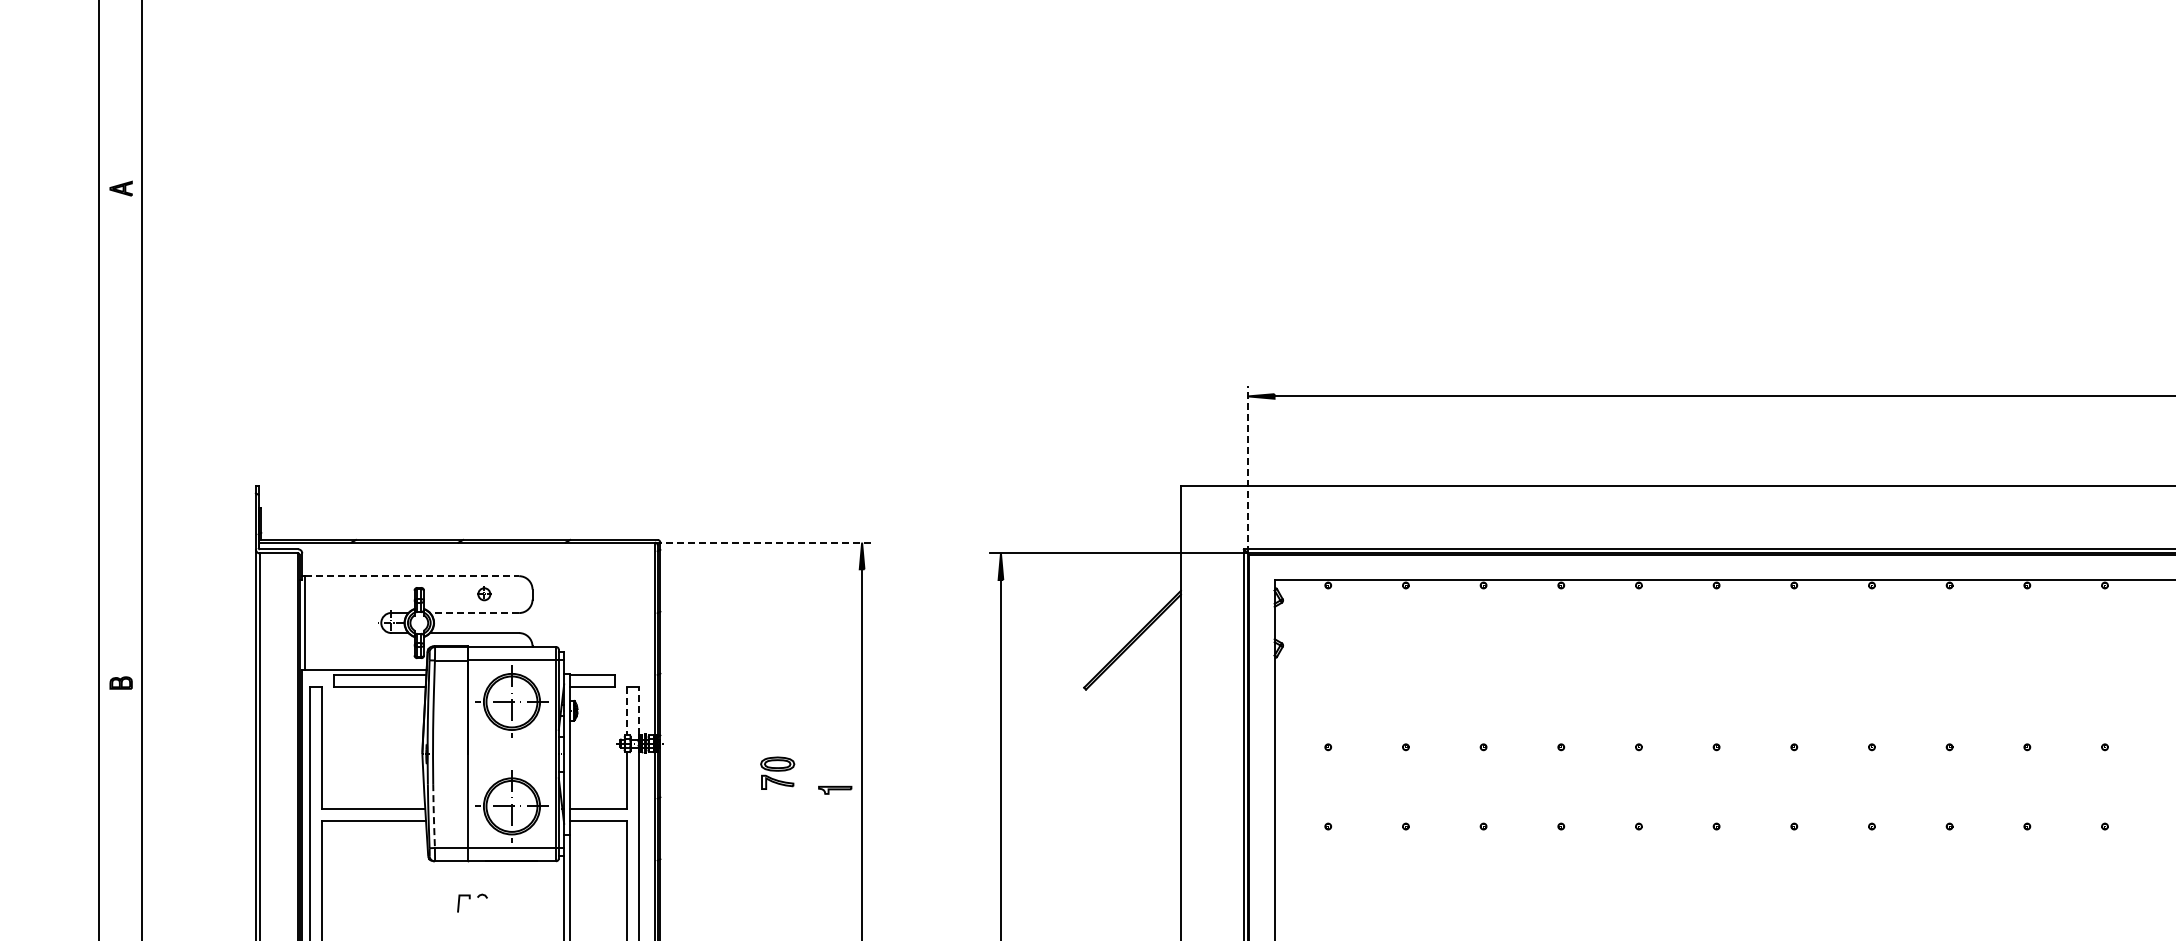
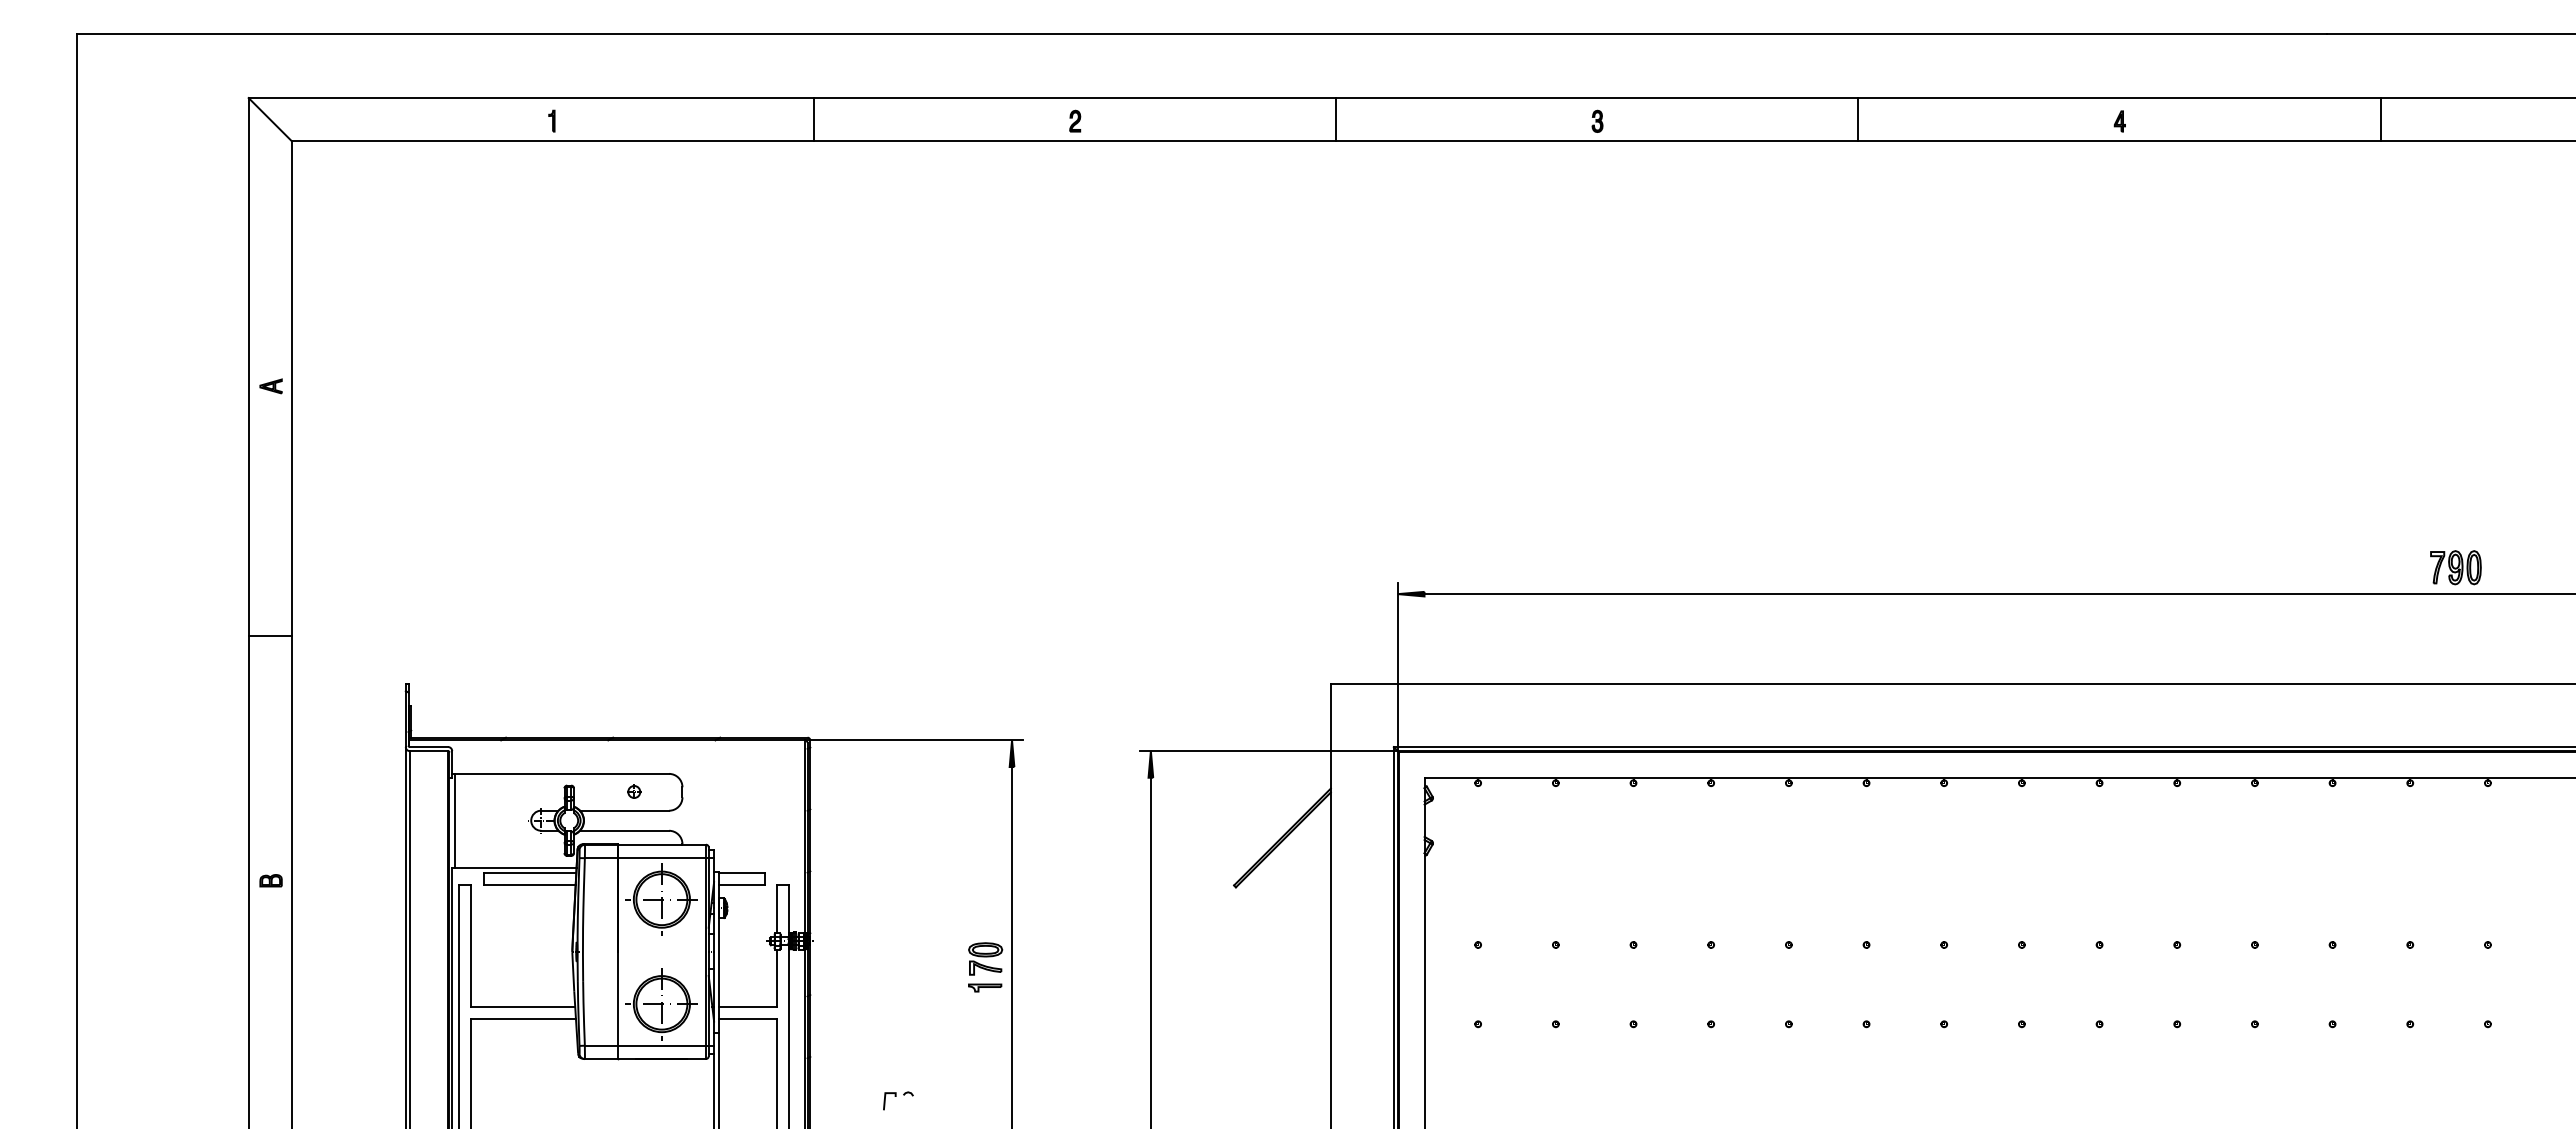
line: (119, 437) -> (269, 635), added
line: (1247, 469) -> (1397, 667), dashed -> solid
line: (763, 542) -> (913, 740), dashed -> solid
line: (412, 575) -> (562, 773), dashed -> solid
line: (474, 612) -> (624, 810), dashed -> solid
line: (626, 710) -> (776, 908), dashed -> solid
line: (638, 710) -> (788, 908), dashed -> solid
part: (777, 772) -> (985, 958), moved
line: (433, 815) -> (583, 1013), dashed -> solid
part: (472, 902) -> (898, 1100), moved

